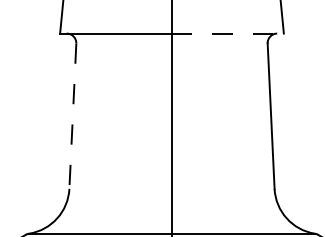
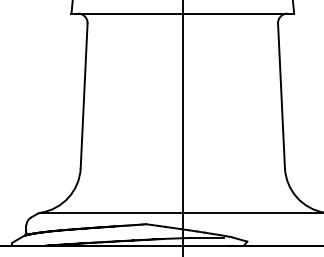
line: (227, 33) -> (238, 13), dashed -> solid
line: (73, 116) -> (84, 96), dashed -> solid

